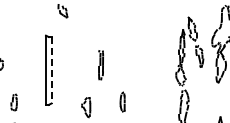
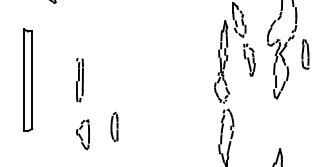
part: (101, 65) -> (80, 80), moved
line: (51, 70) -> (32, 80), dashed -> solid
part: (122, 101) -> (114, 126), moved

